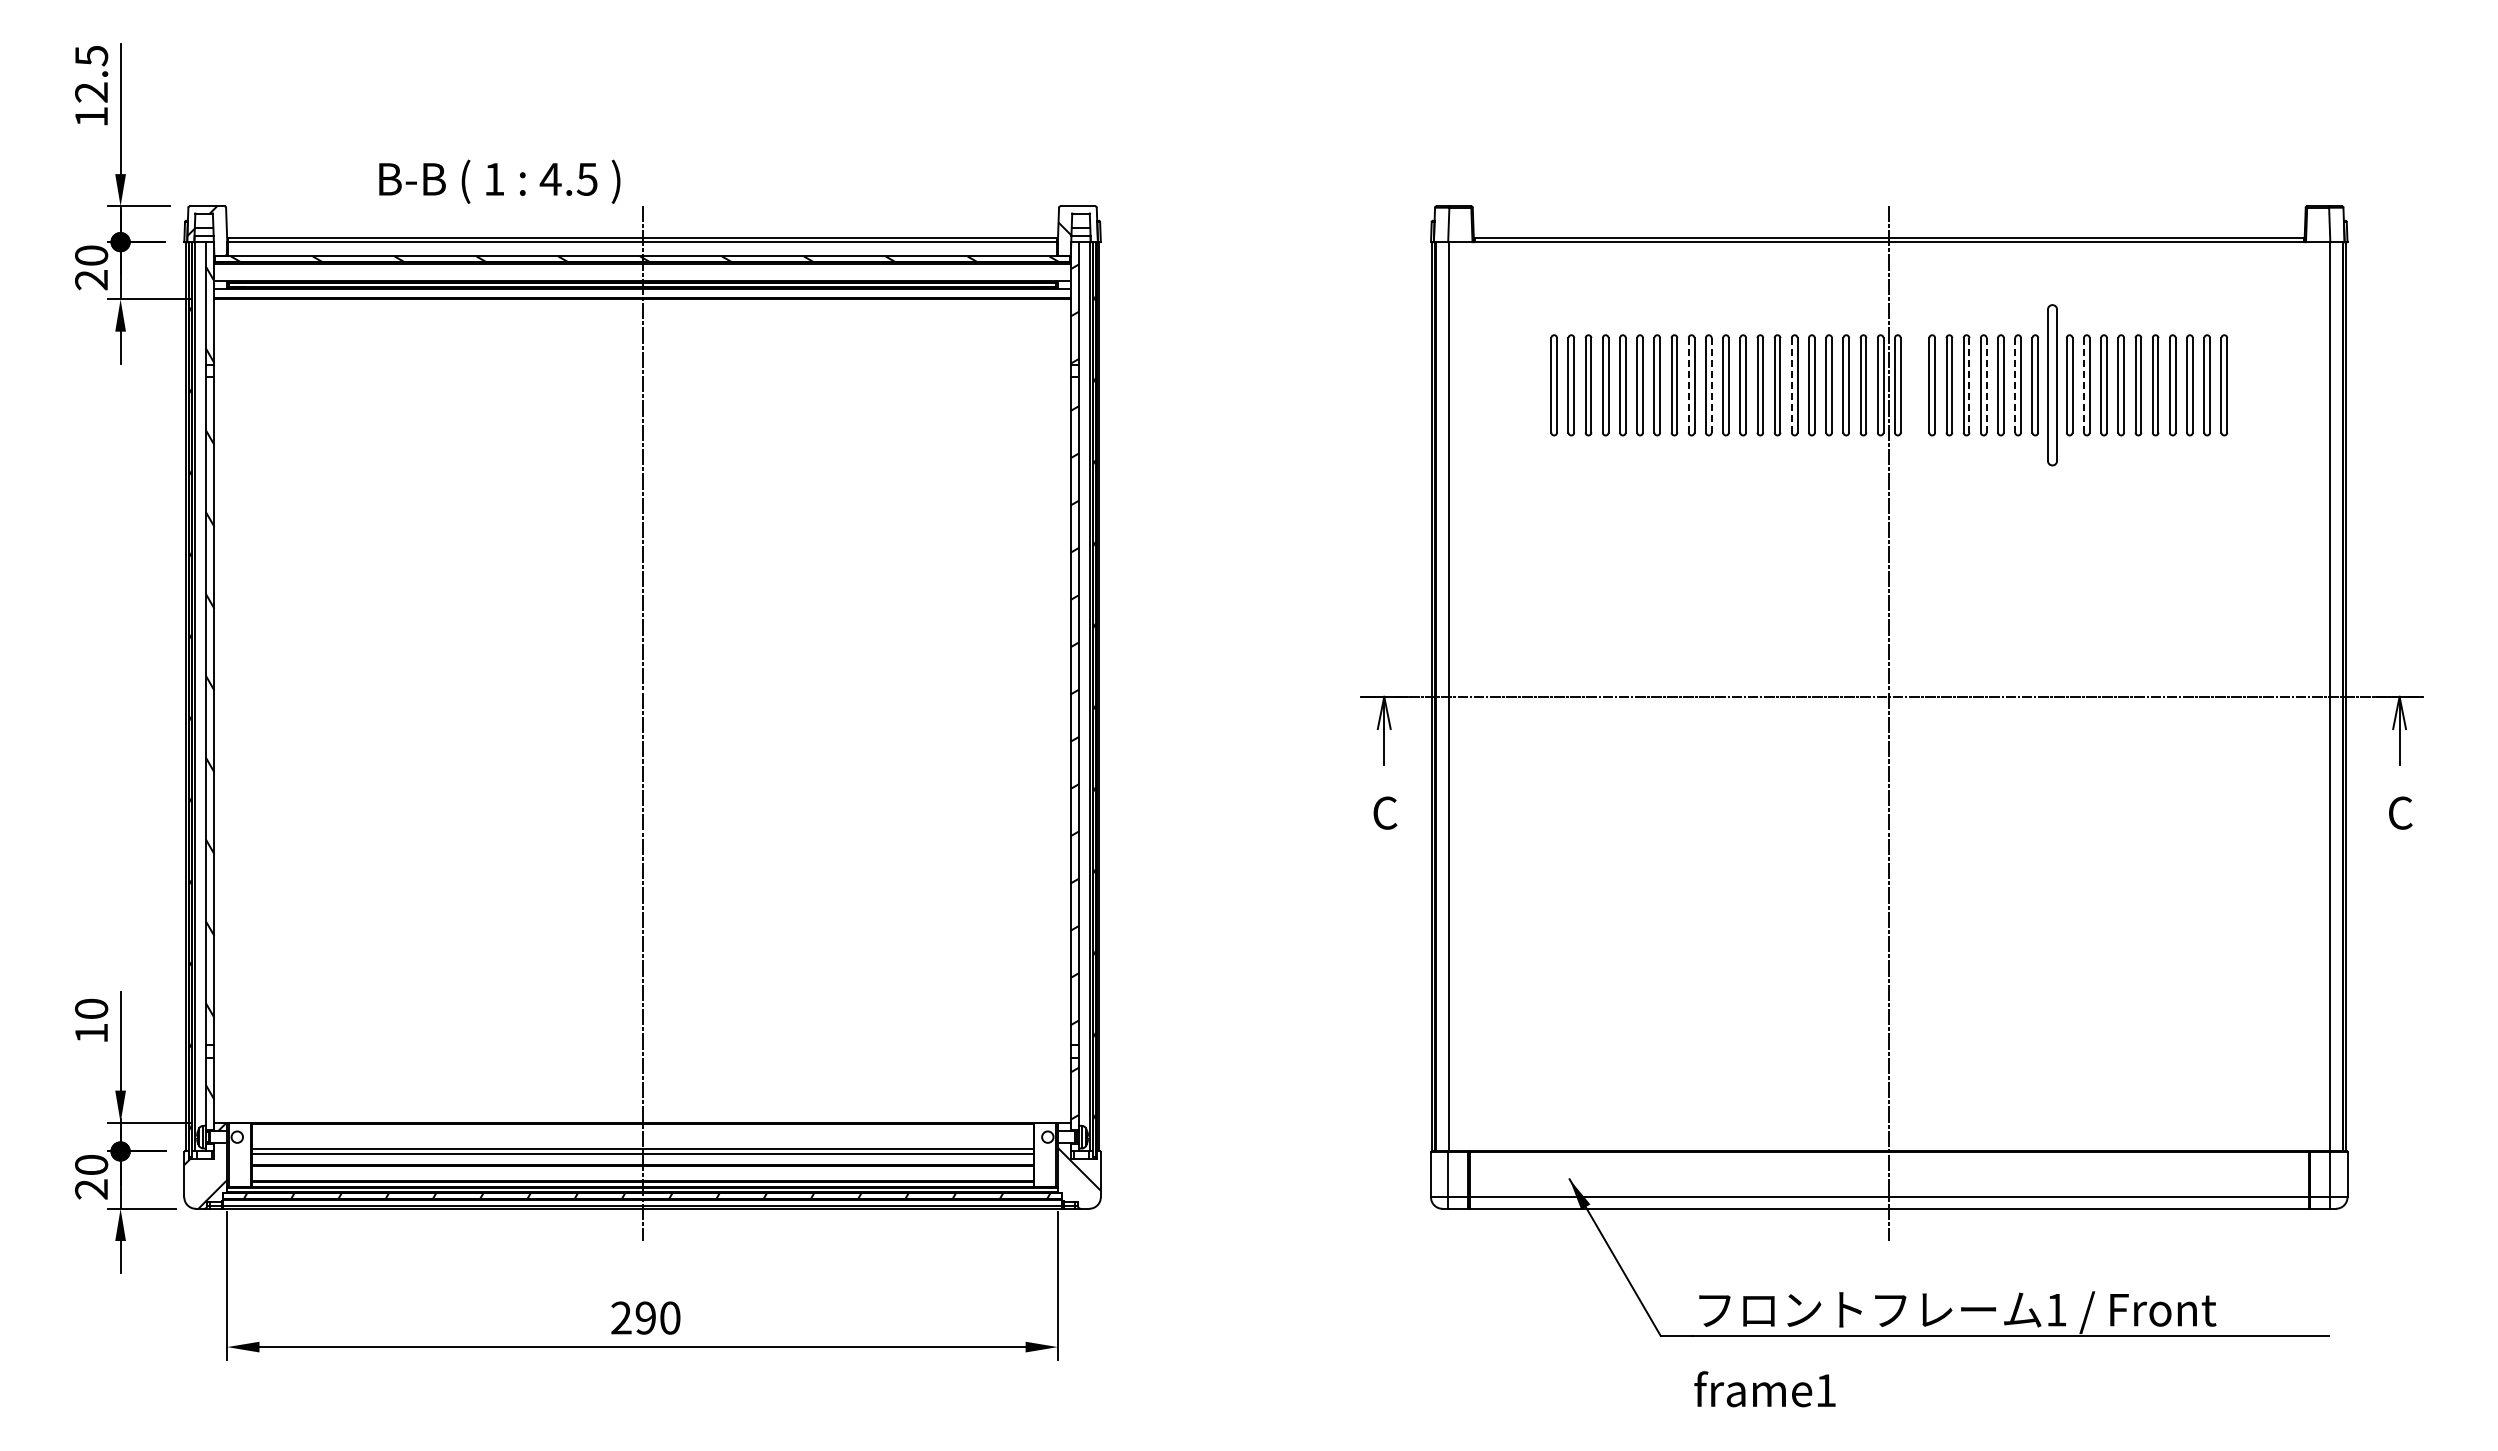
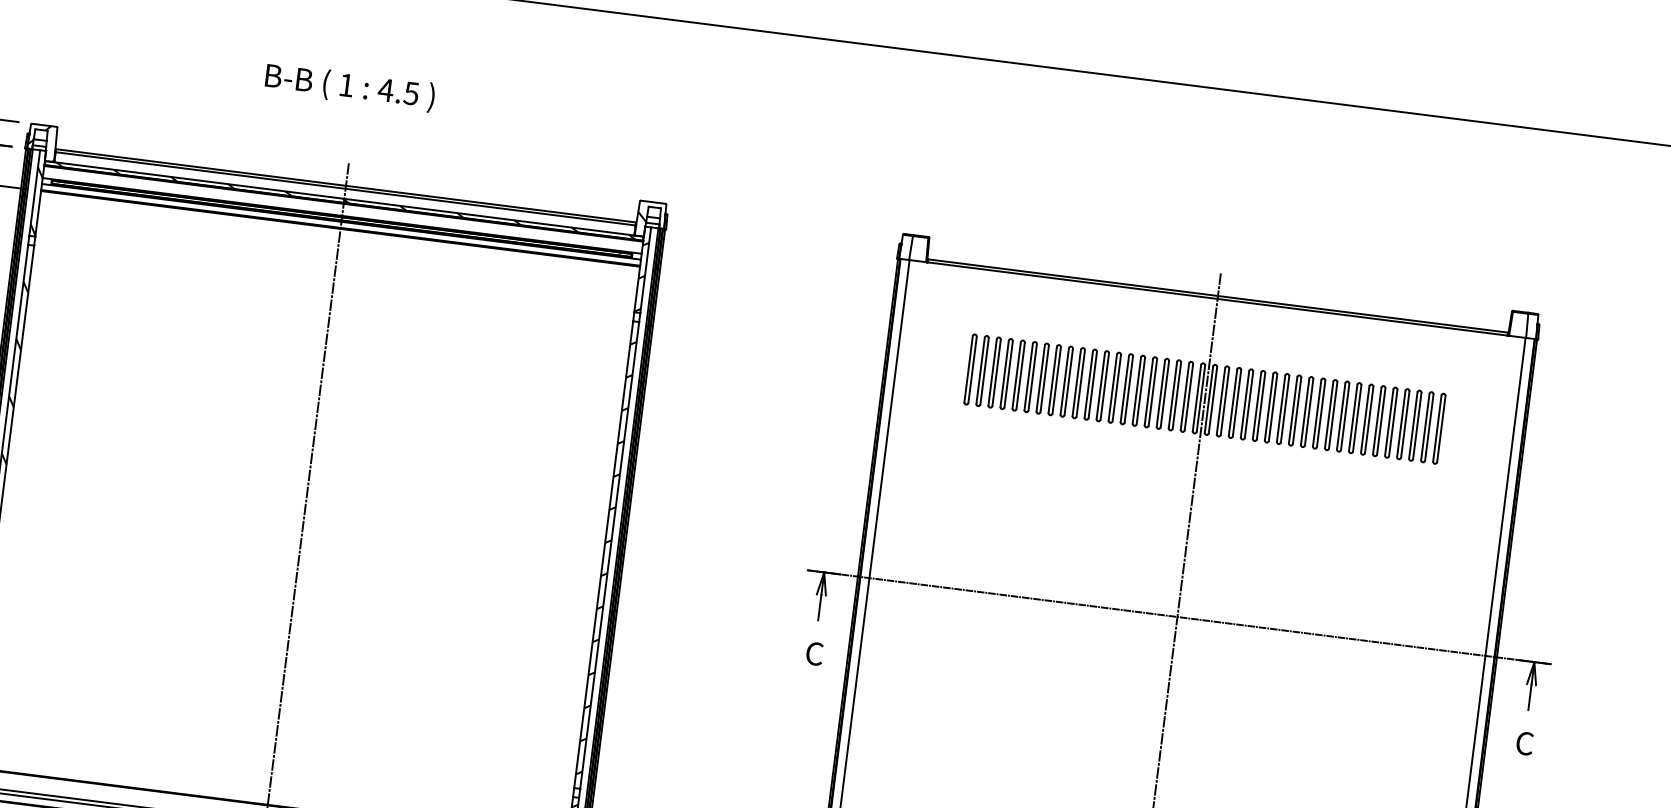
text: (499, 181) -> (349, 87), moved
line: (1688, 384) -> (1064, 380), dashed -> solid
line: (1791, 384) -> (1136, 389), dashed -> solid
line: (2015, 384) -> (1293, 409), dashed -> solid
line: (2084, 384) -> (1341, 415), dashed -> solid
line: (1711, 385) -> (1080, 383), dashed -> solid
part: (1914, 385) -> (1222, 401), added
line: (1969, 385) -> (1261, 406), dashed -> solid
line: (1986, 385) -> (1272, 407), dashed -> solid
part: (2052, 385) -> (1319, 413), size x0.62

